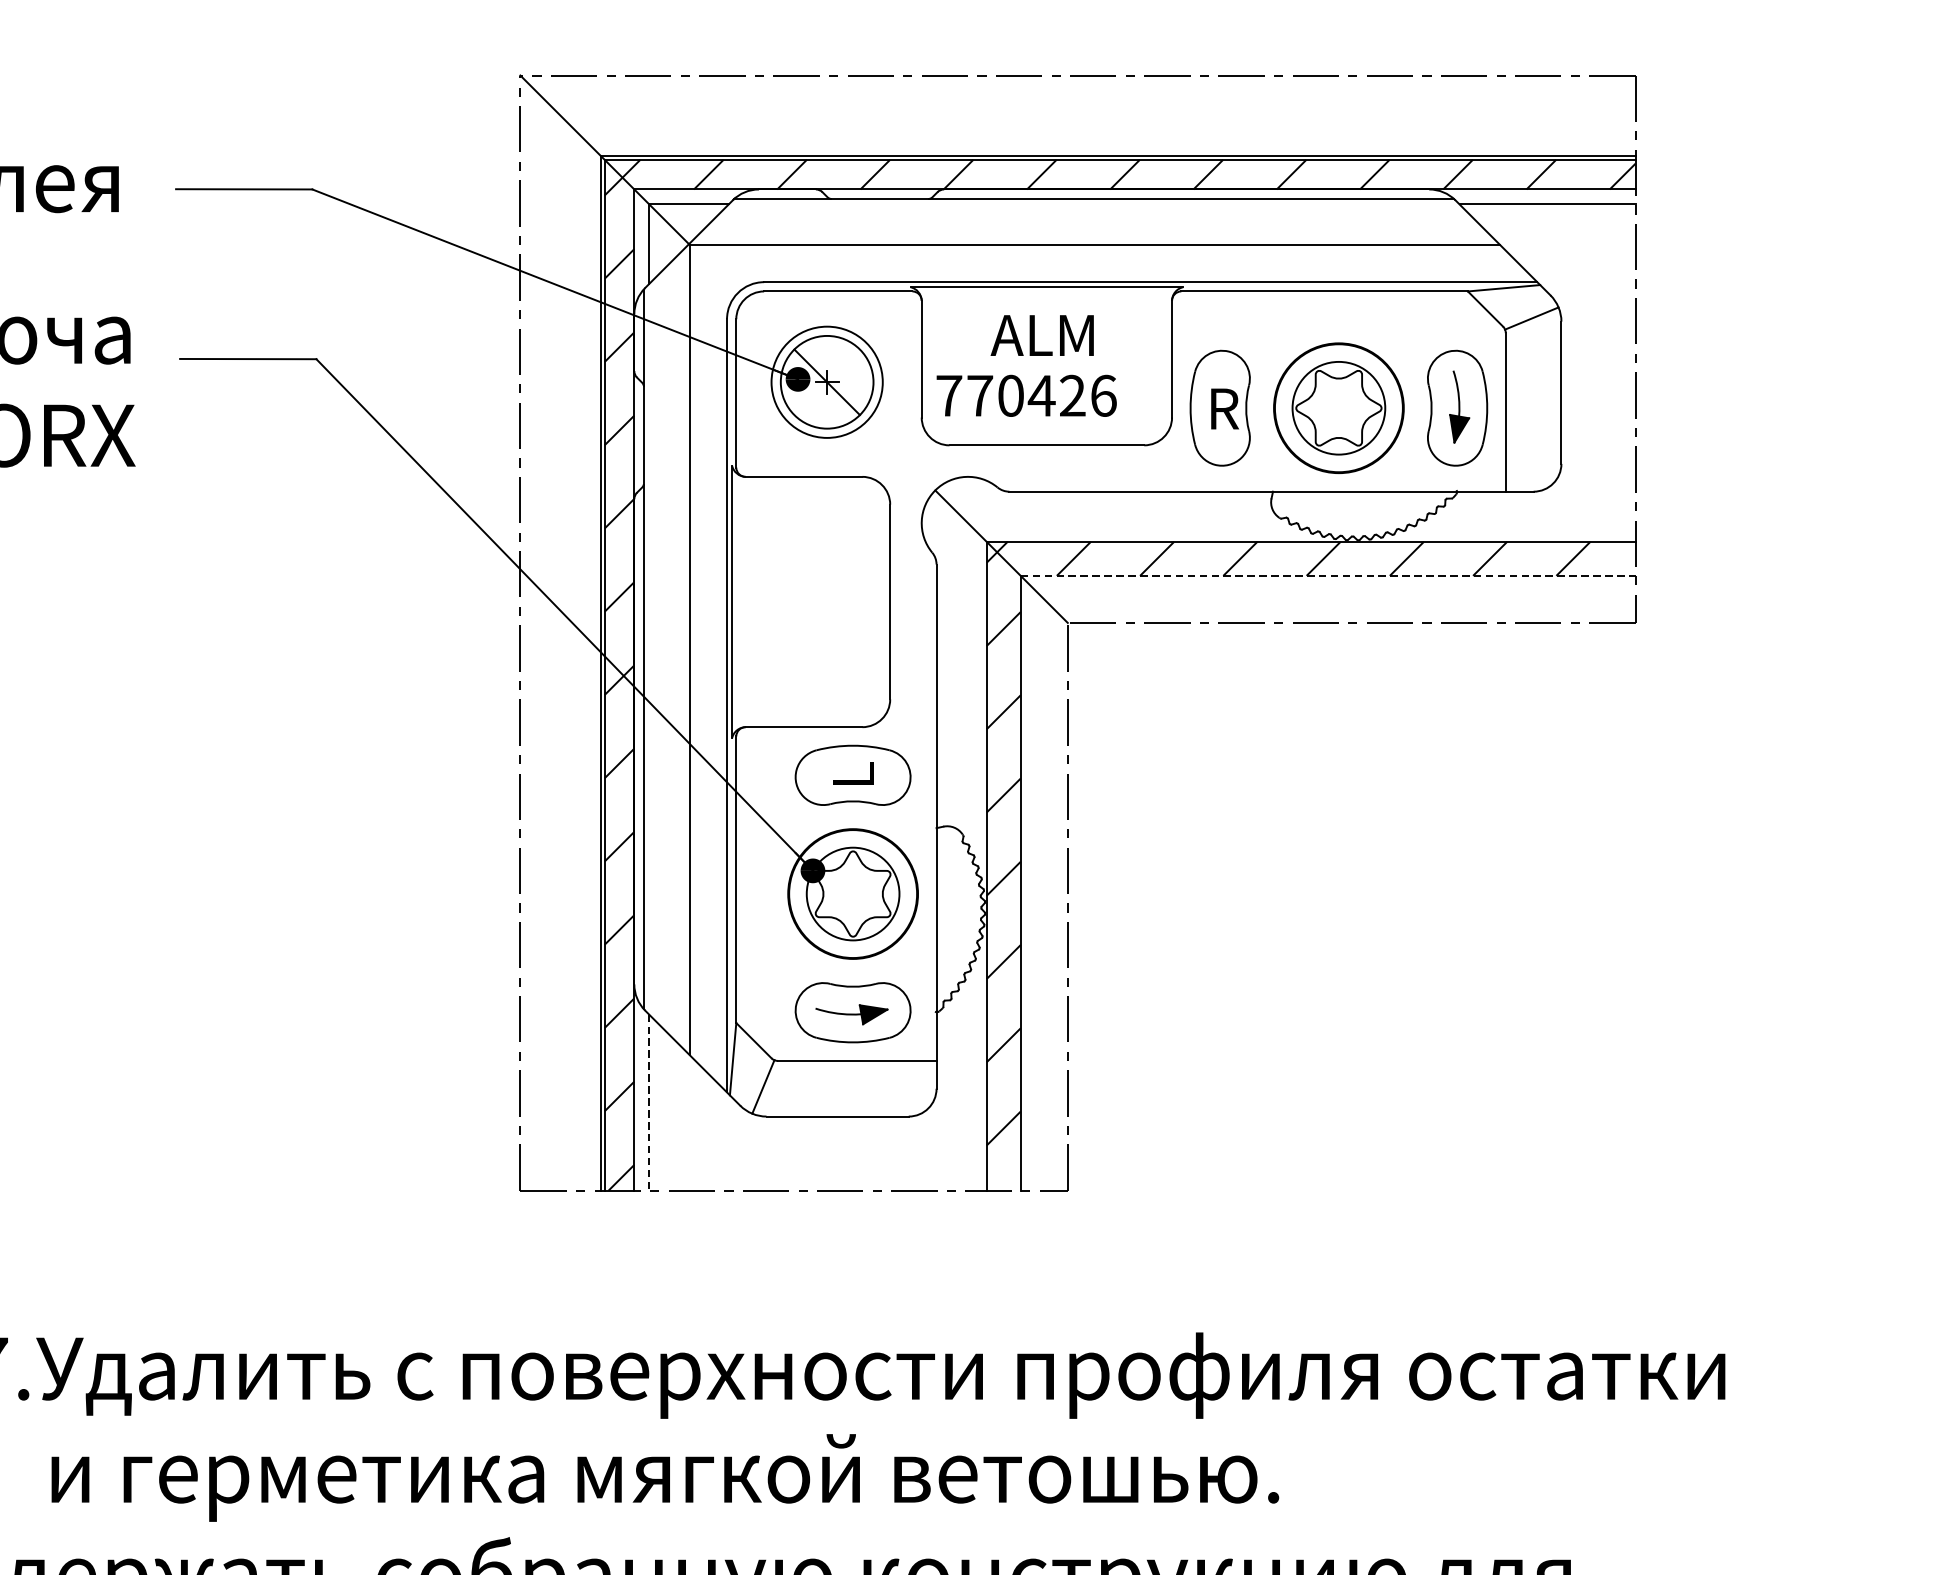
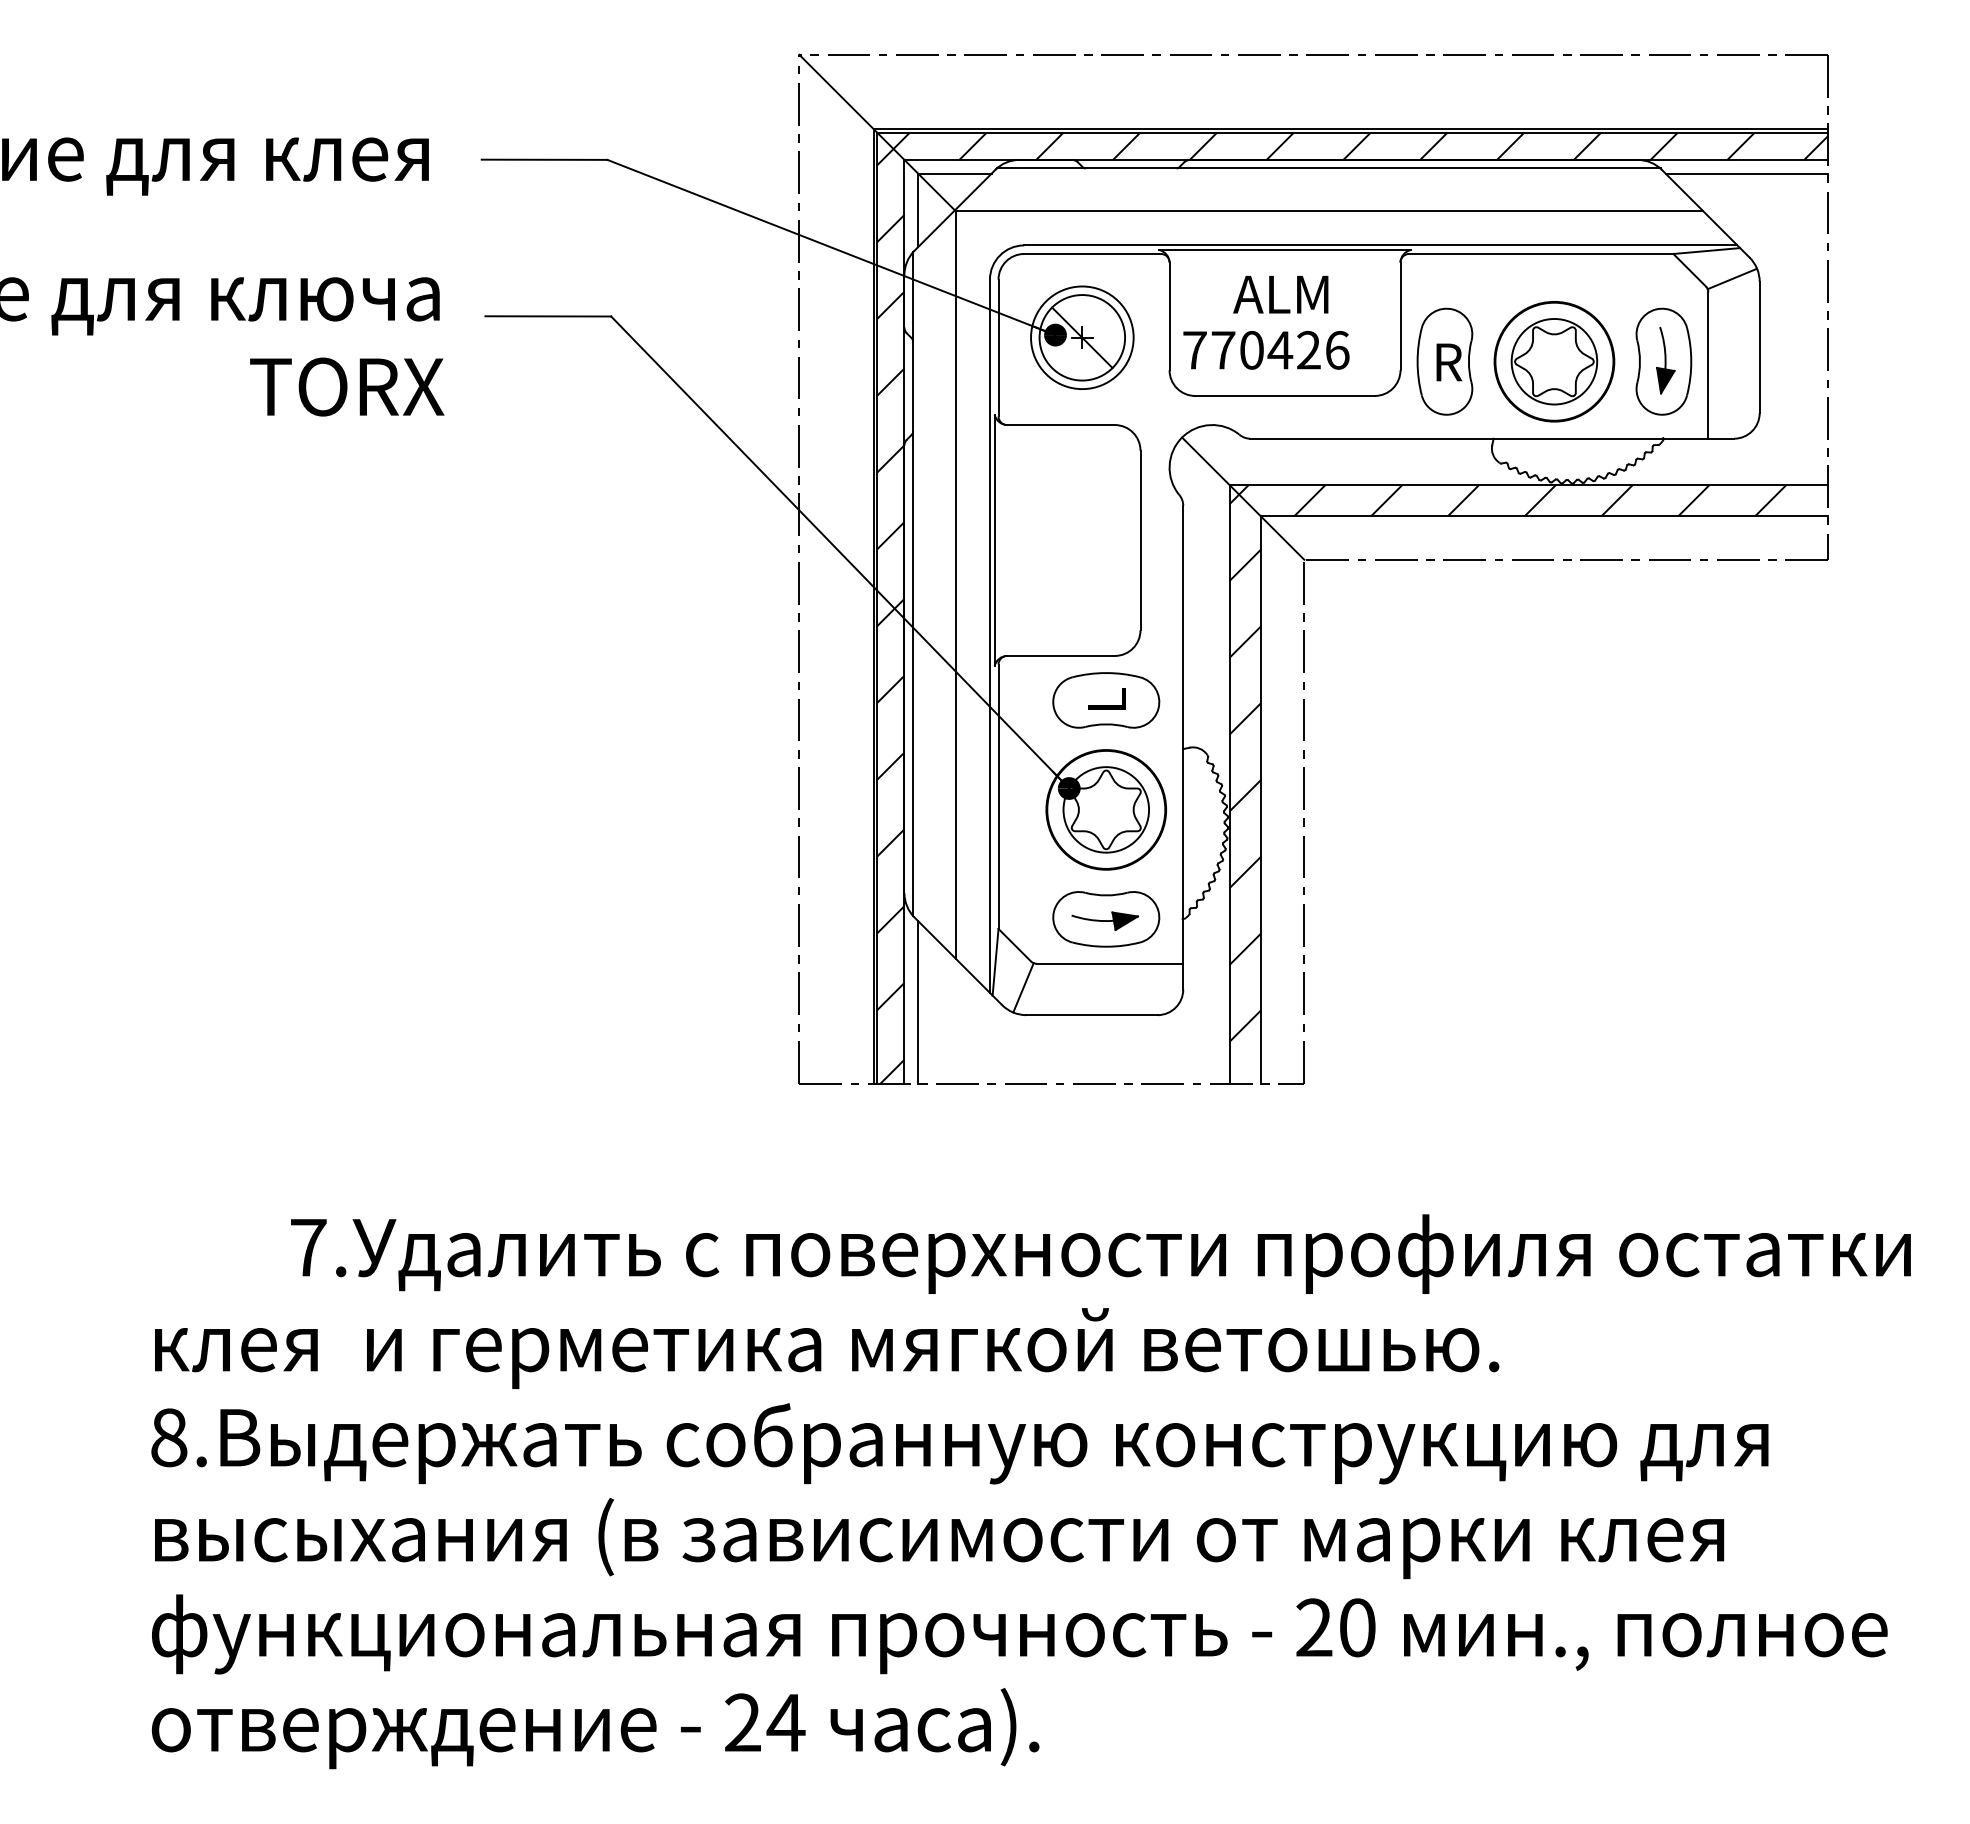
line: (1328, 576) -> (1544, 516), dashed -> solid
line: (649, 1102) -> (918, 1002), dashed -> solid

